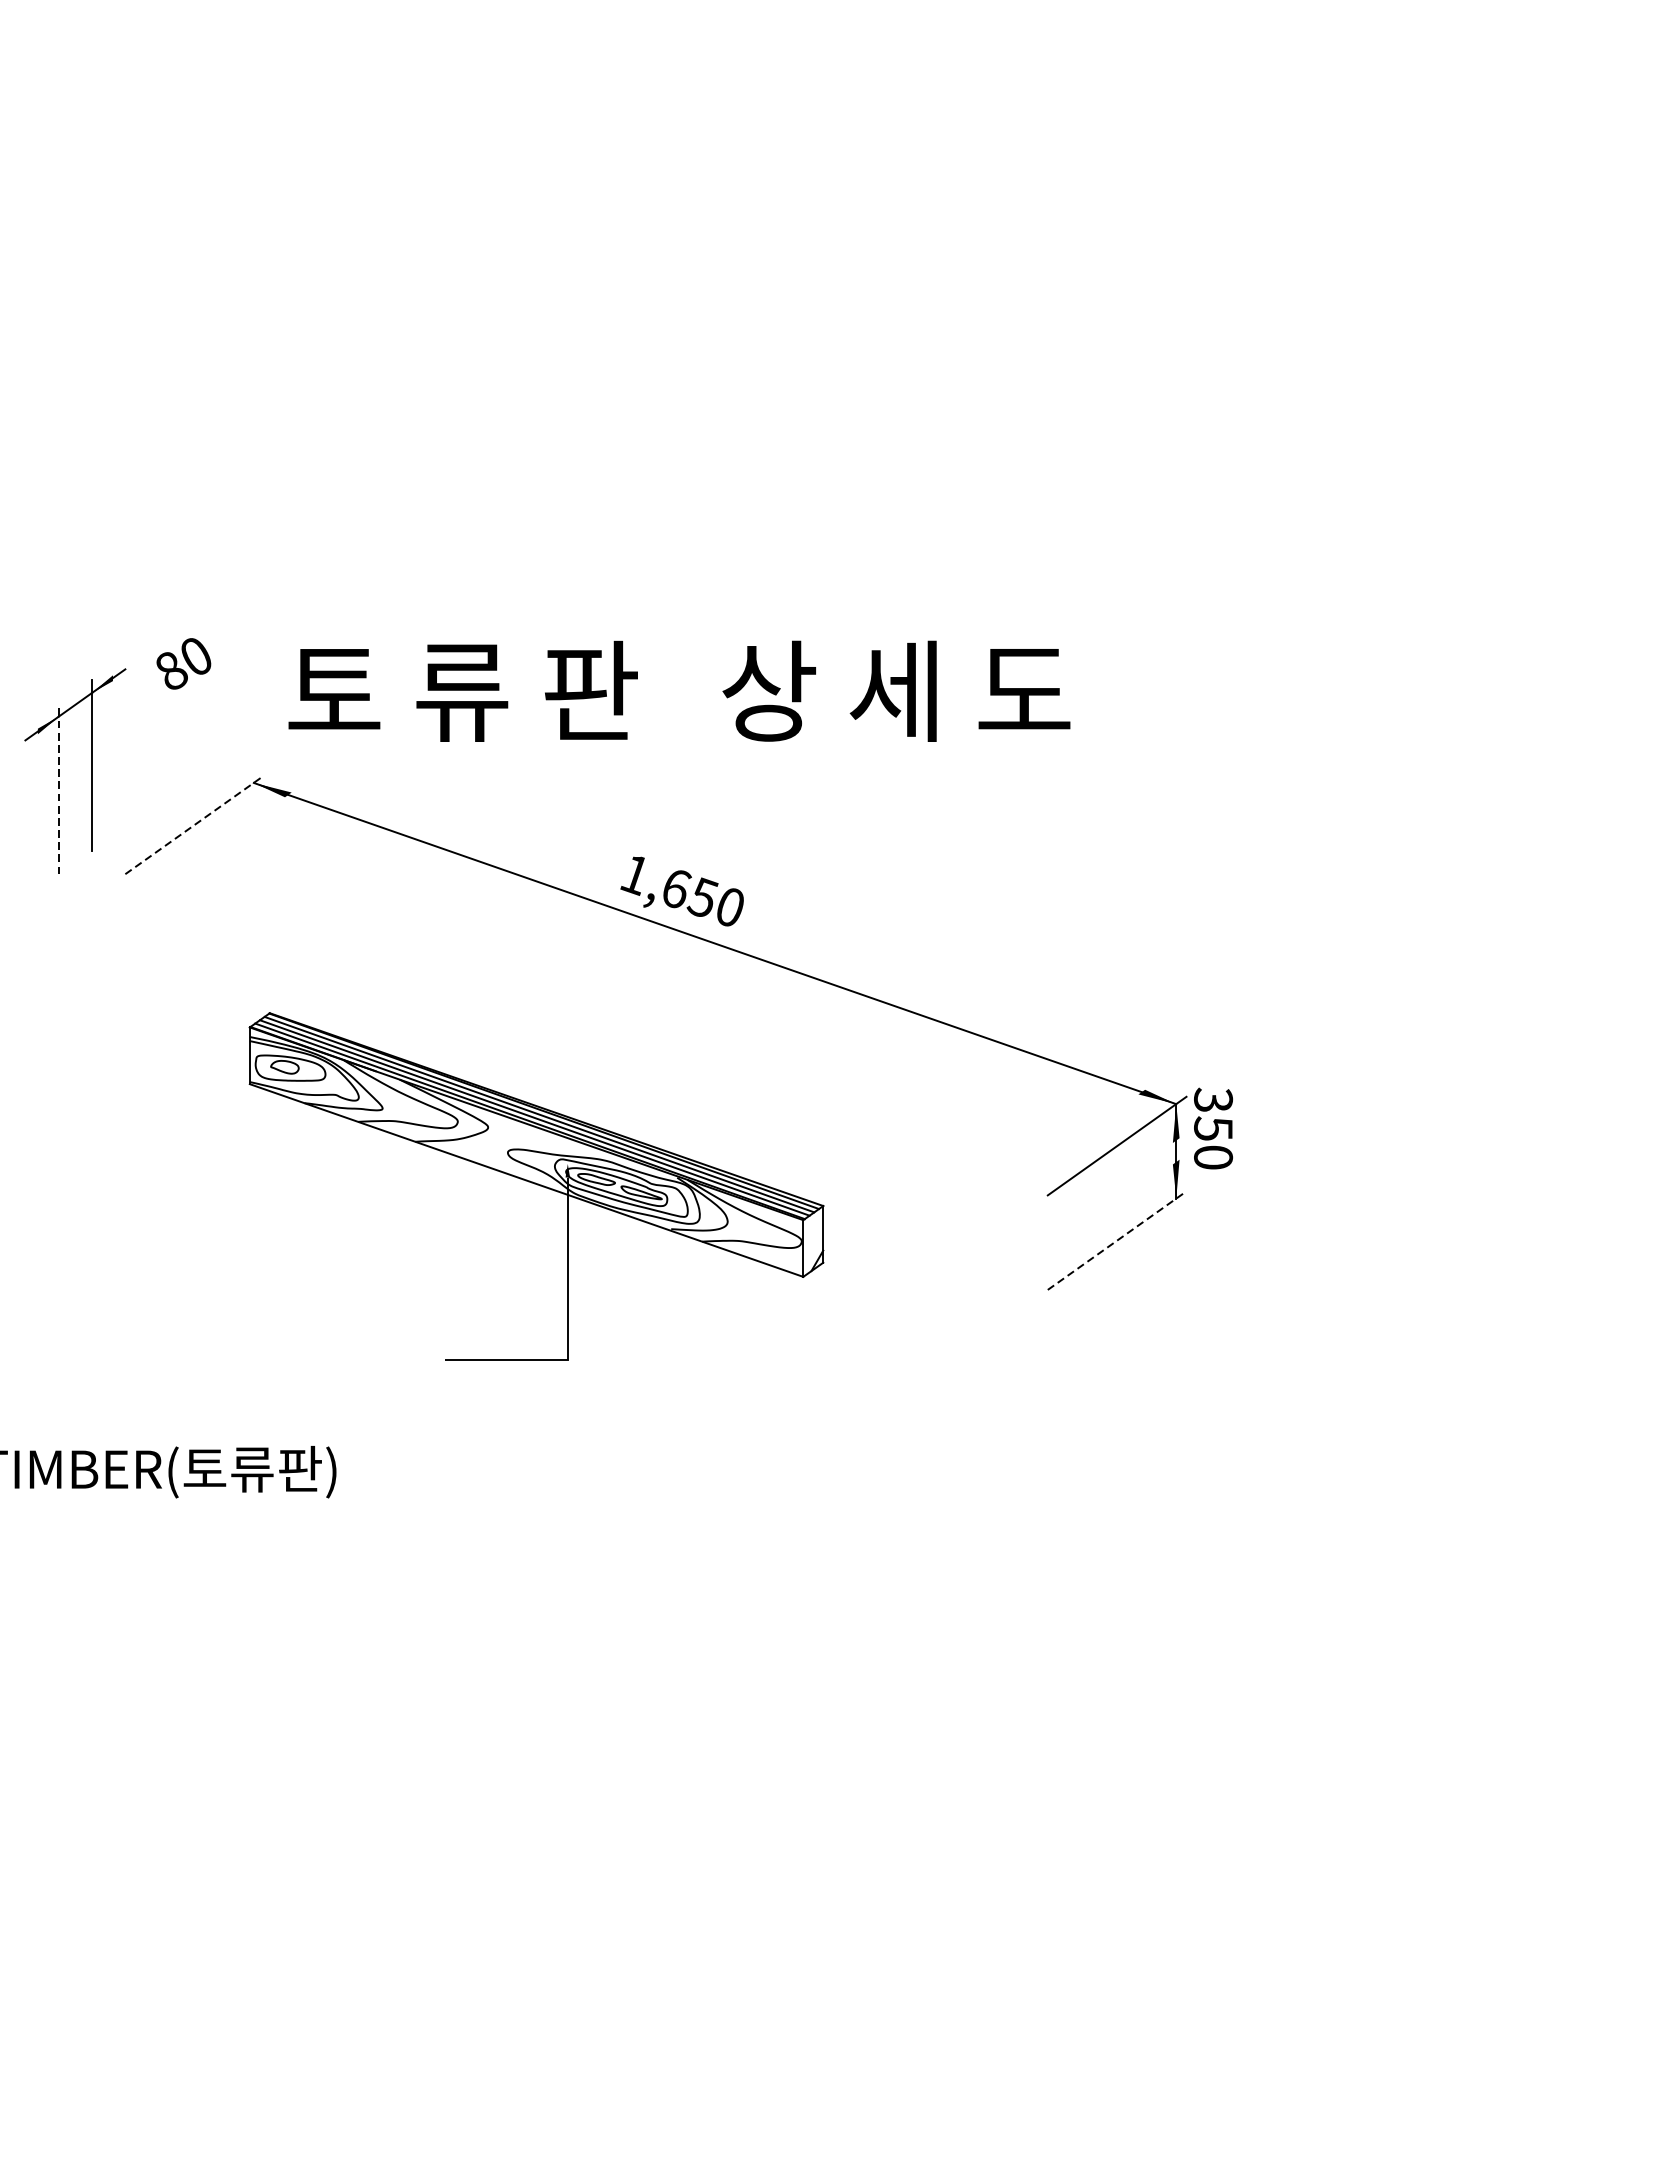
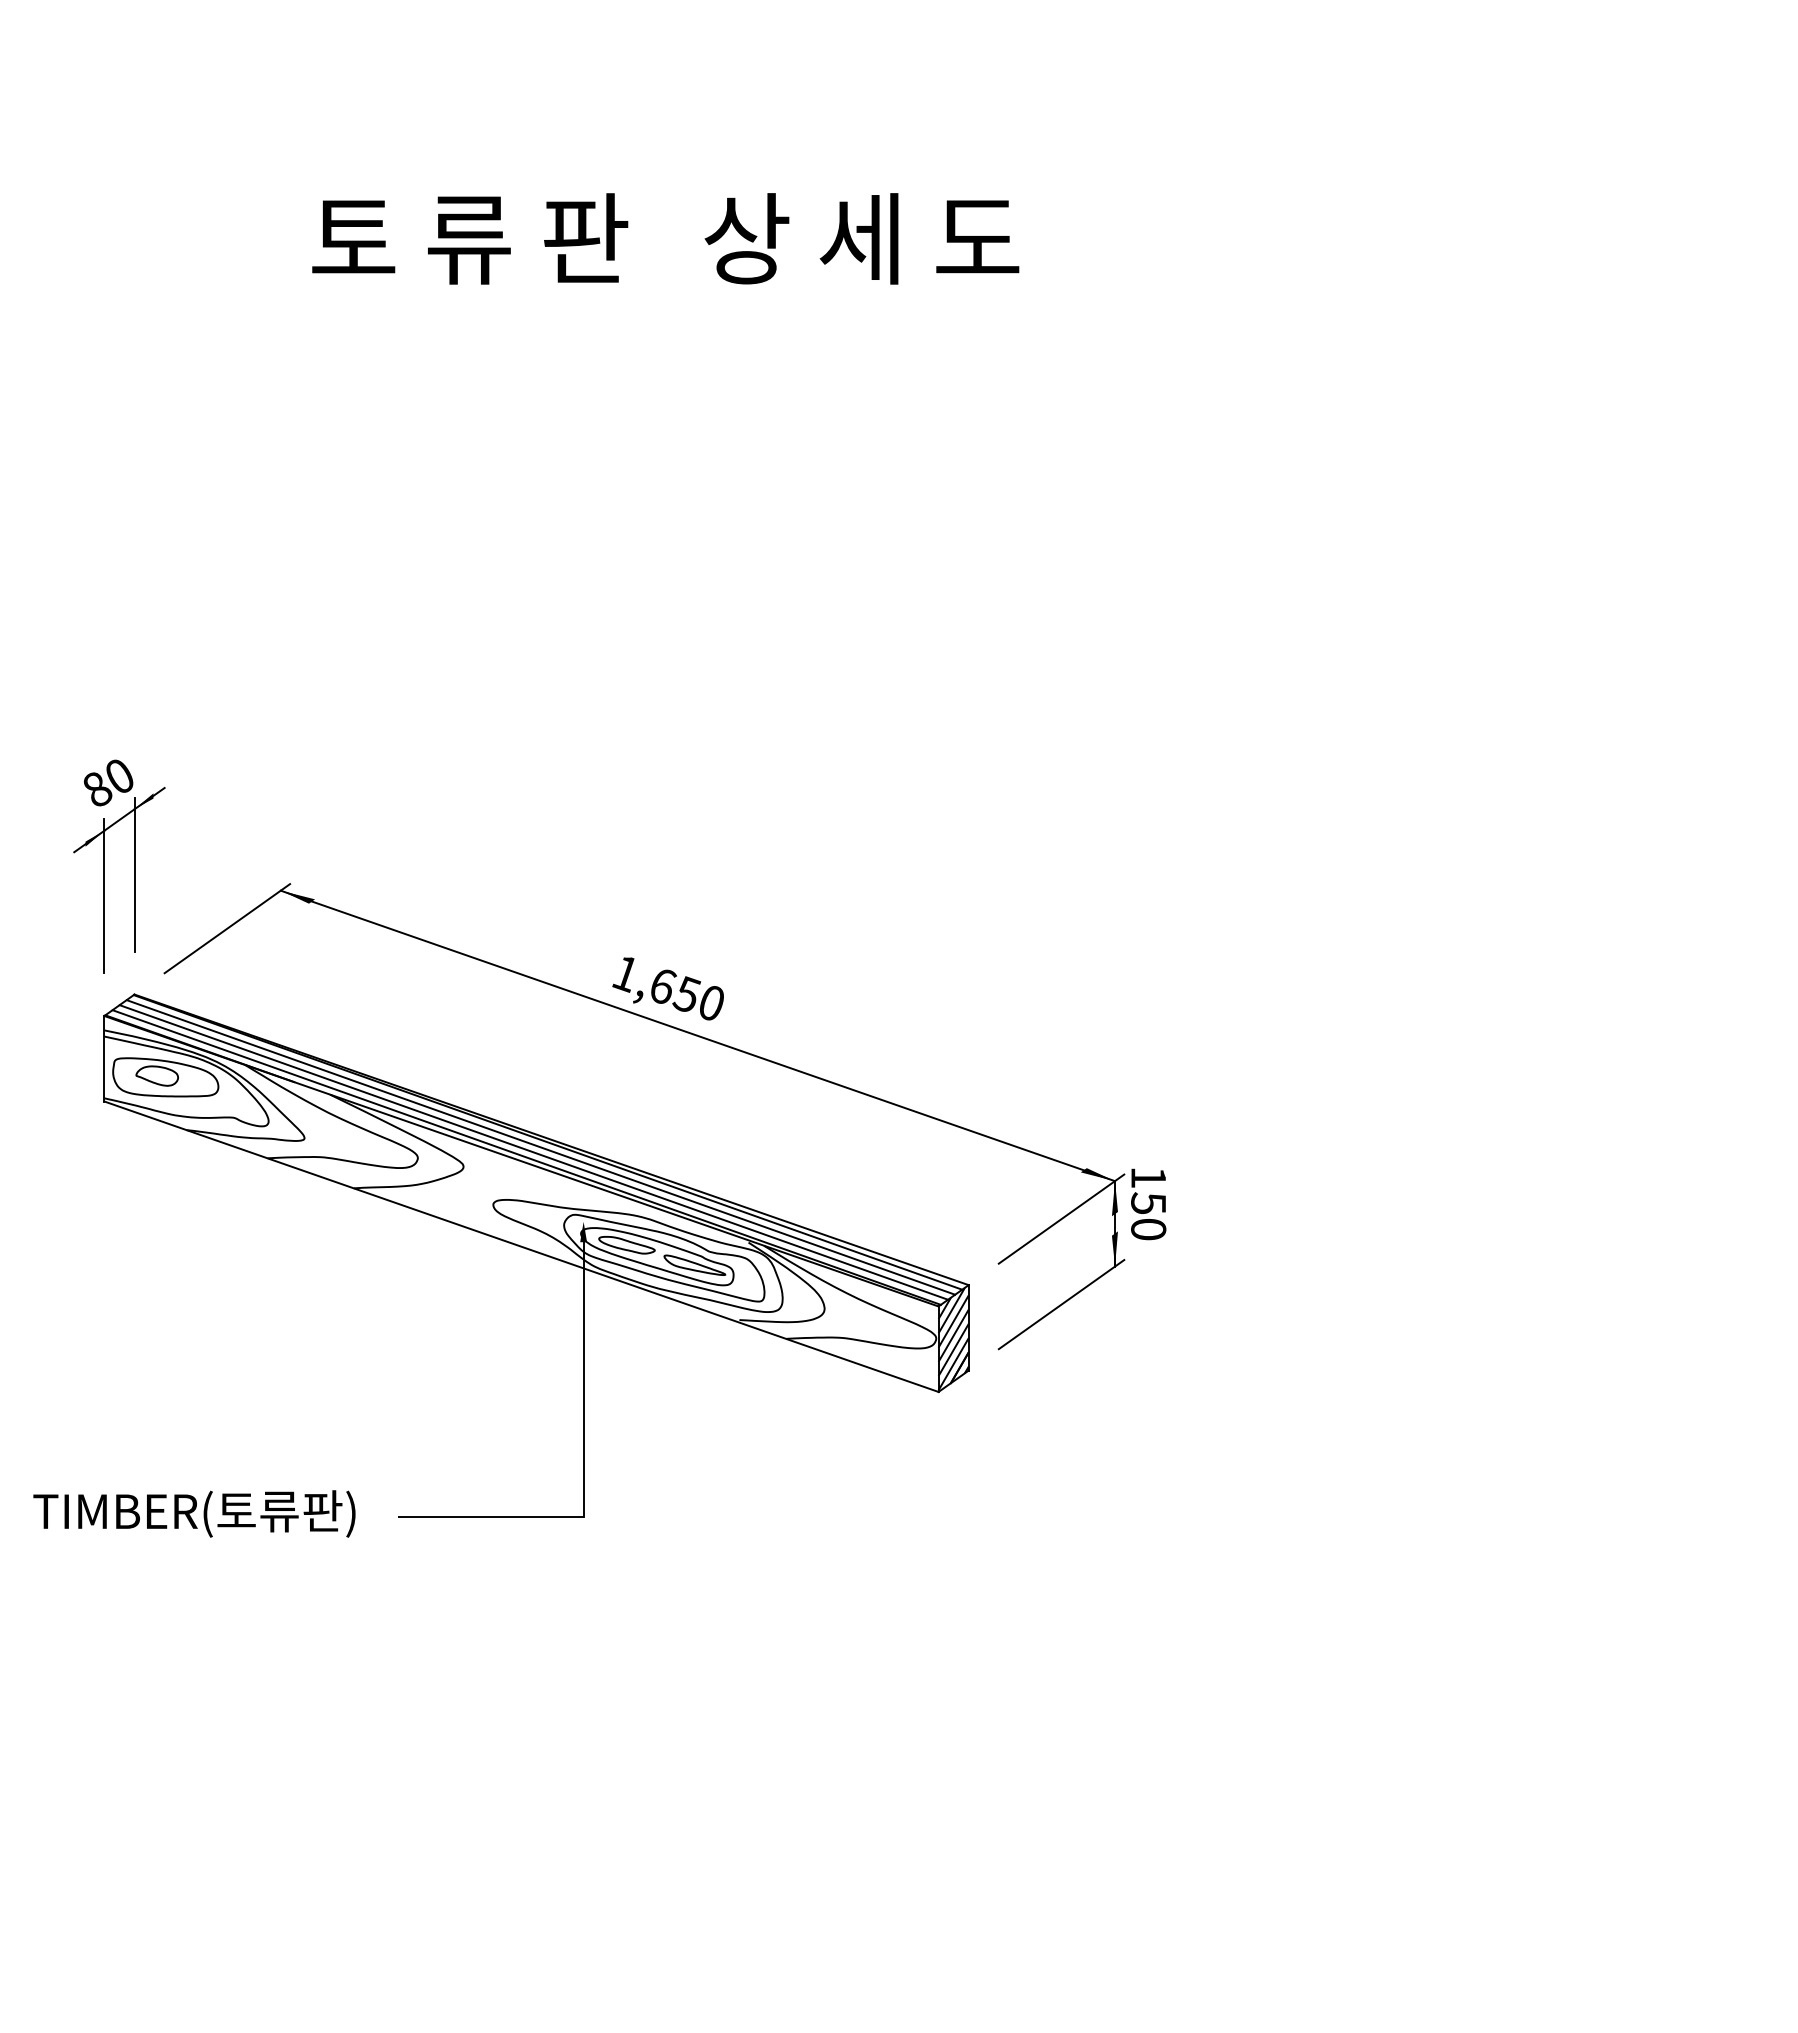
text: (183, 663) -> (108, 782), moved
text: (679, 690) -> (665, 238), moved
line: (58, 789) -> (104, 896), dashed -> solid
line: (194, 824) -> (227, 928), dashed -> solid
text: (1213, 1098) -> (1148, 1176), 350 -> 150
part: (536, 1186) -> (536, 1255), size x1.67
line: (1117, 1240) -> (1061, 1304), dashed -> solid

